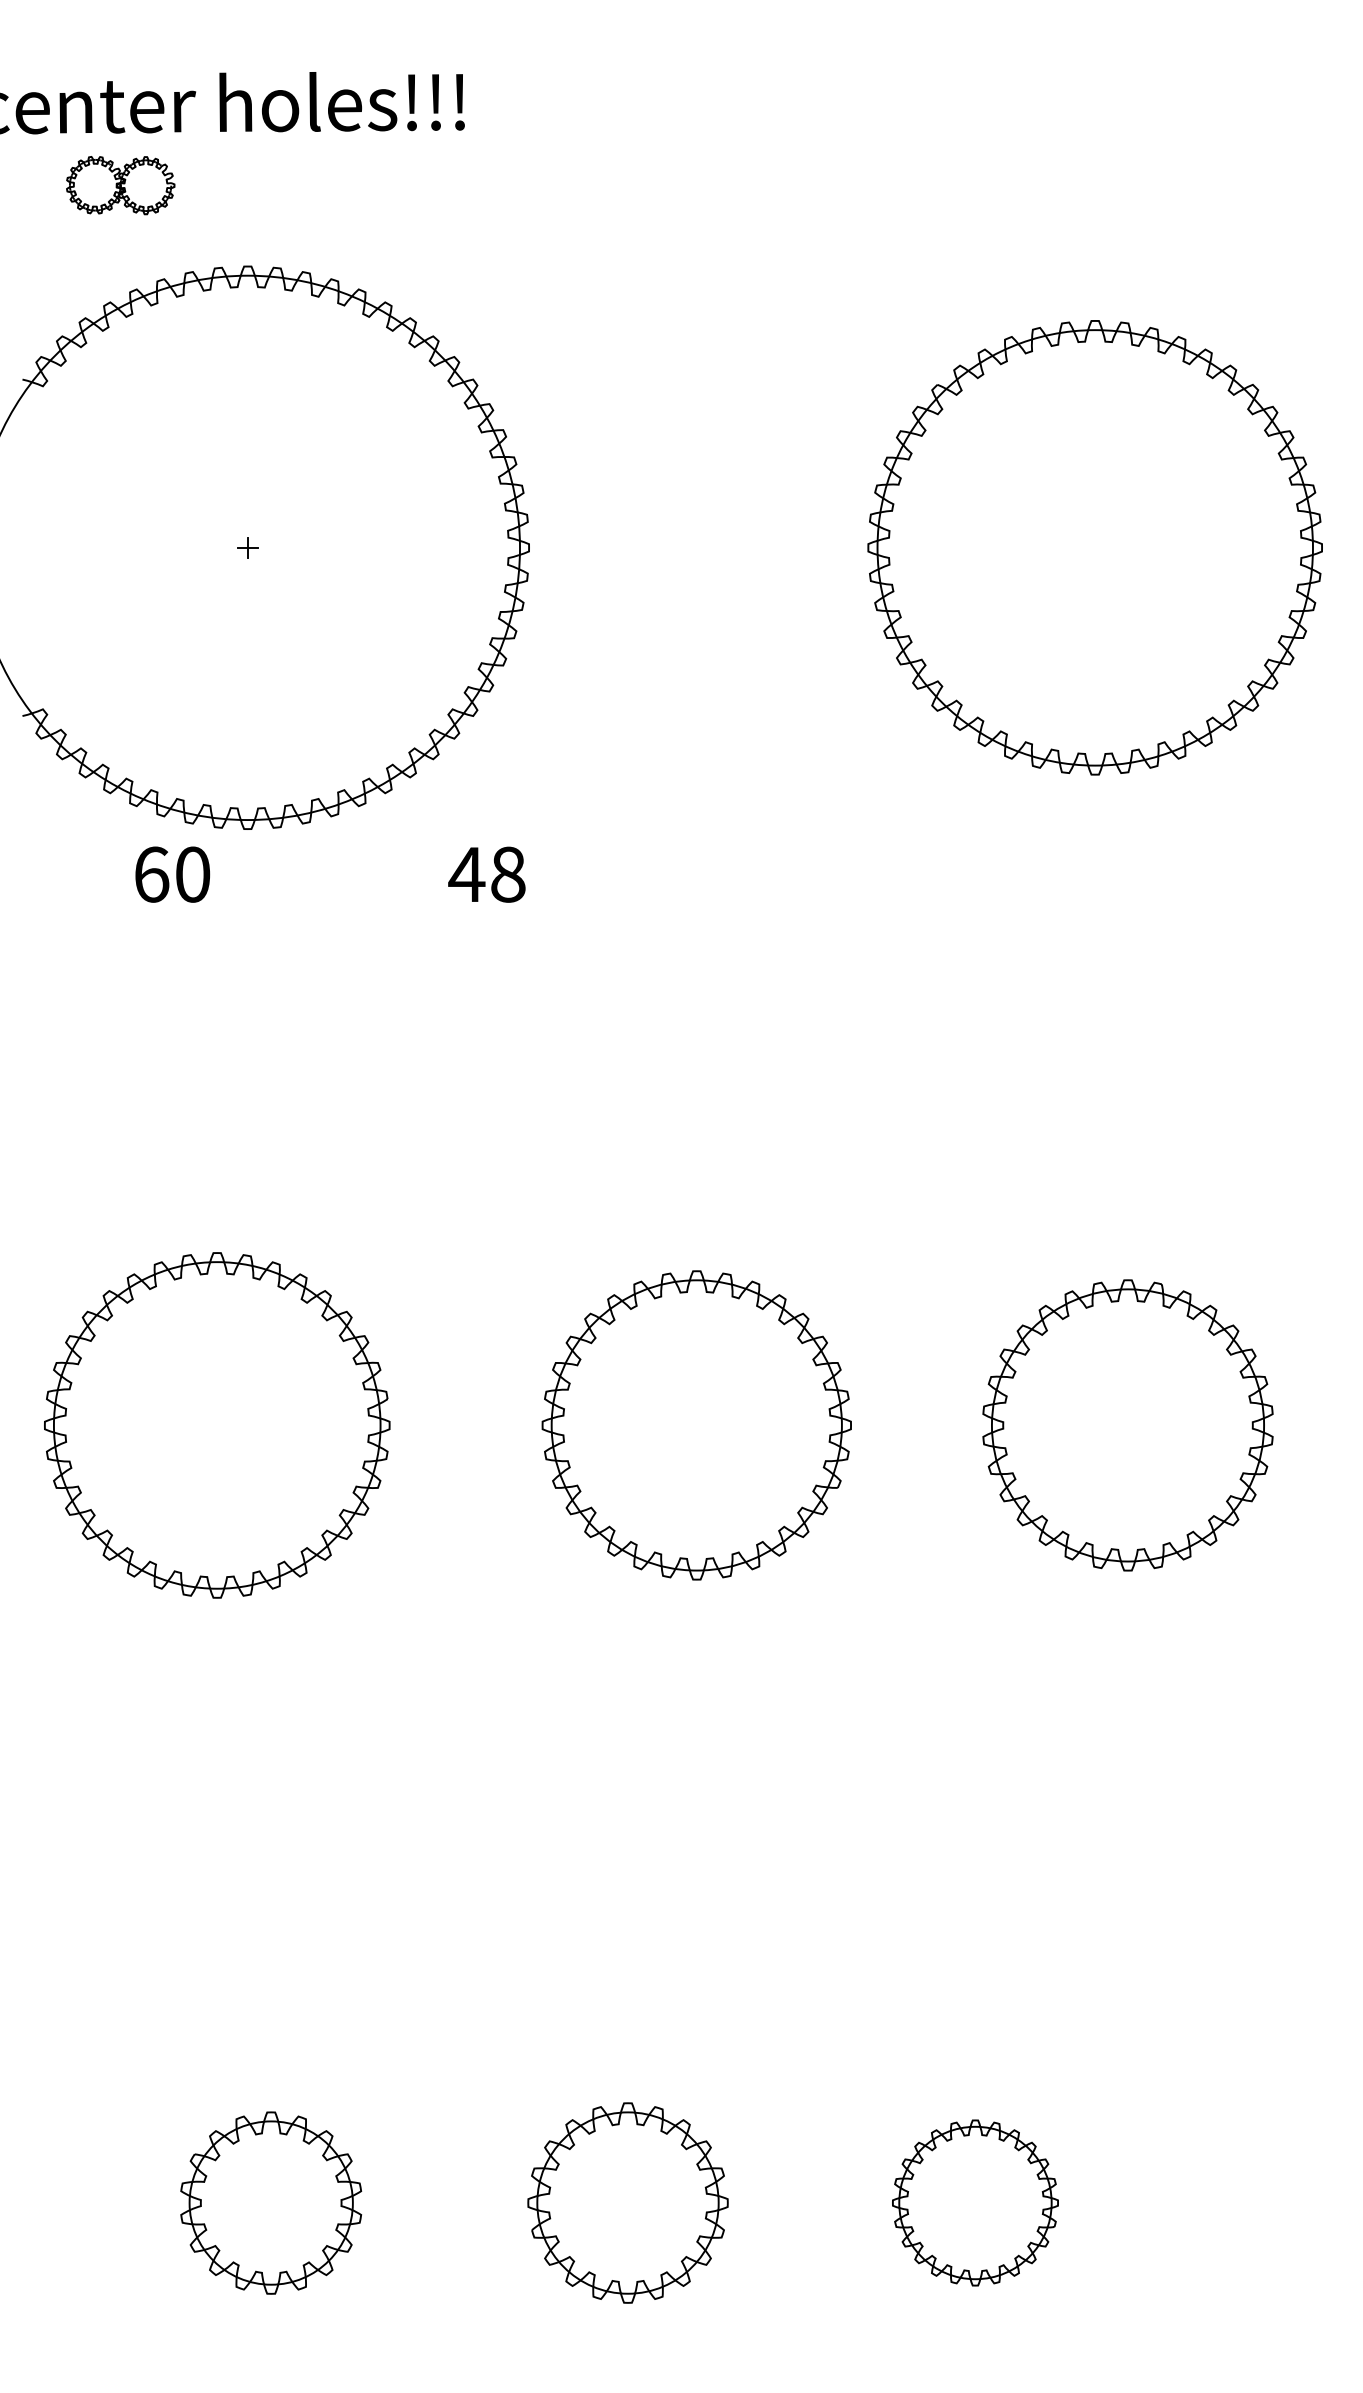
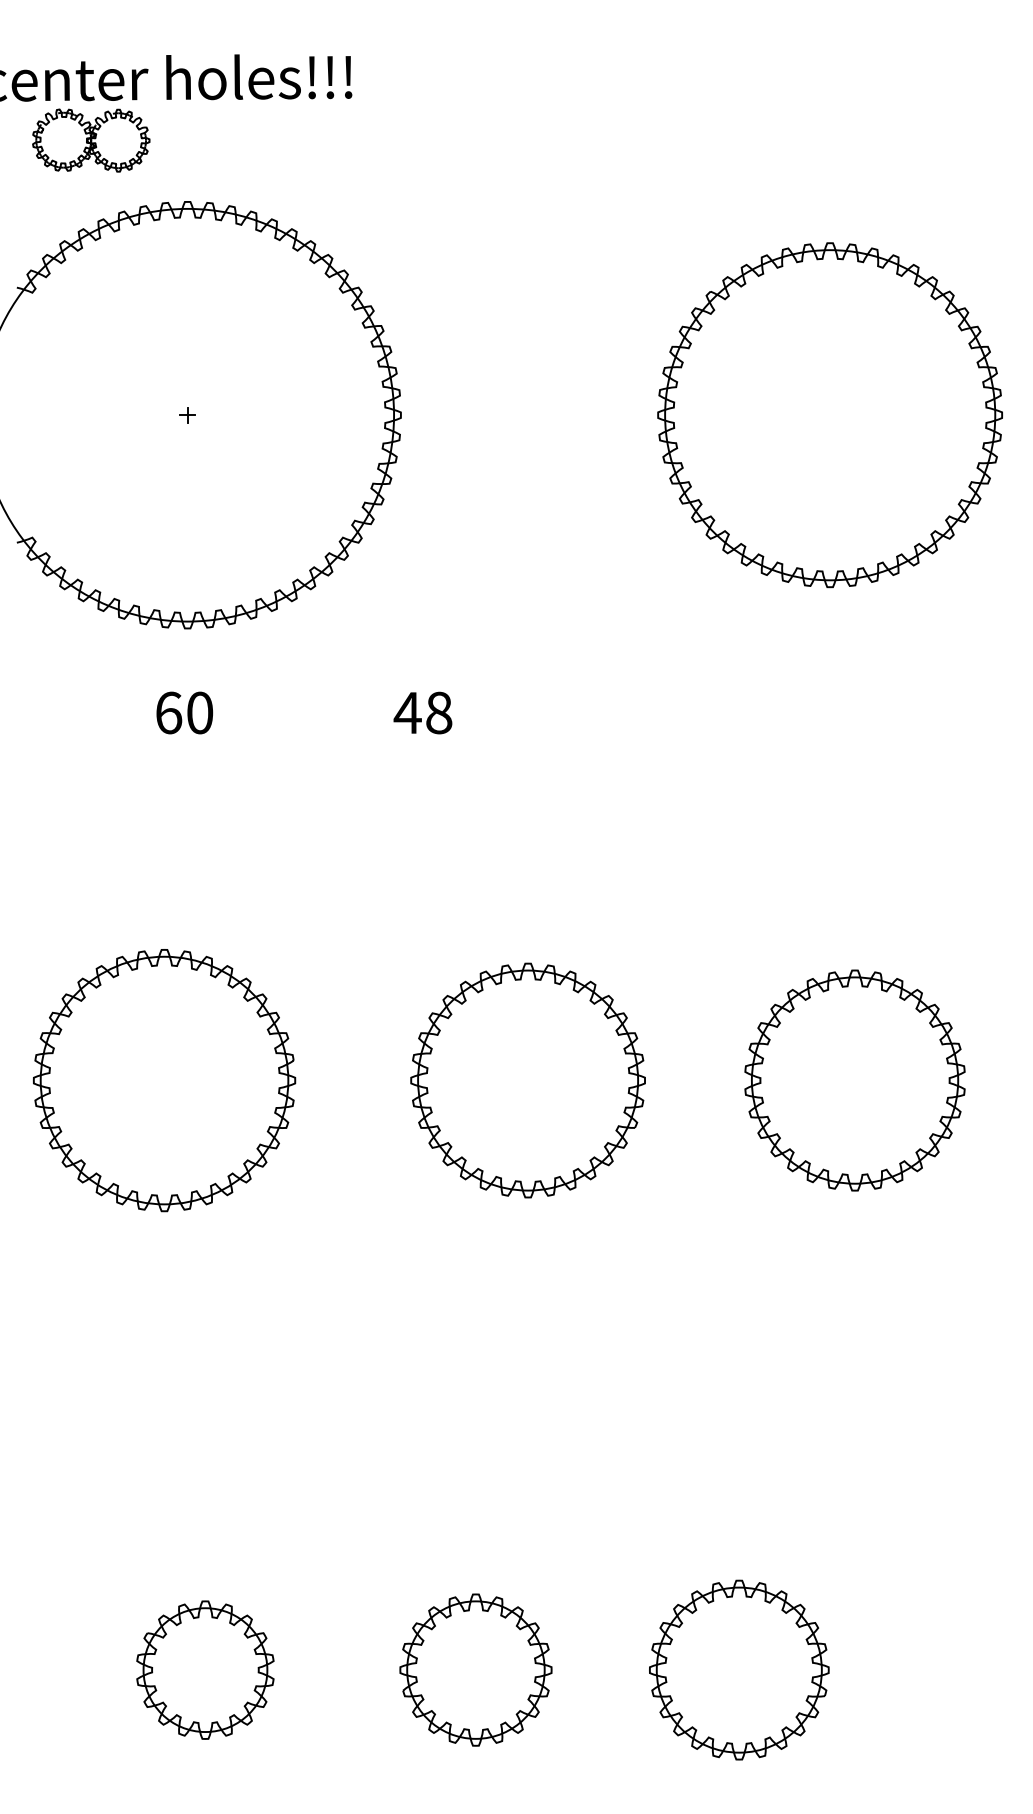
part: (120, 185) -> (91, 140), size x1.43
text: (330, 874) -> (304, 712), moved
part: (975, 2202) -> (739, 1669), size x1.43

